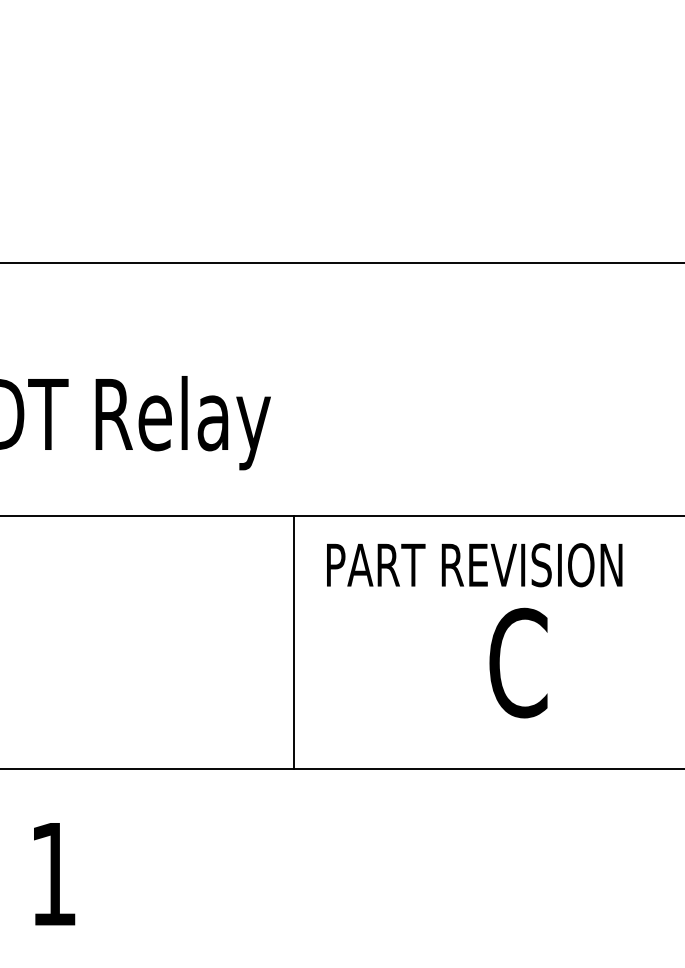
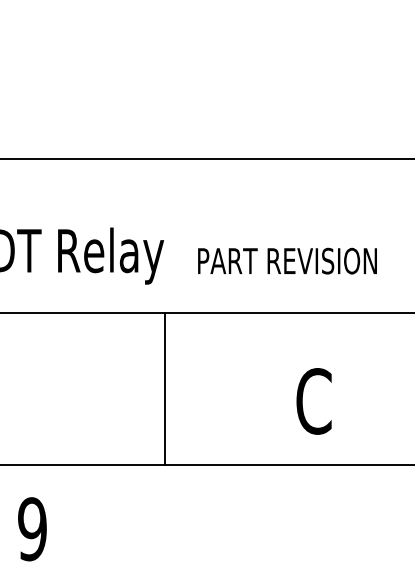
text: (474, 564) -> (287, 260), moved
line: (294, 641) -> (165, 388), moved
text: (53, 874) -> (32, 529), 1 -> 9

